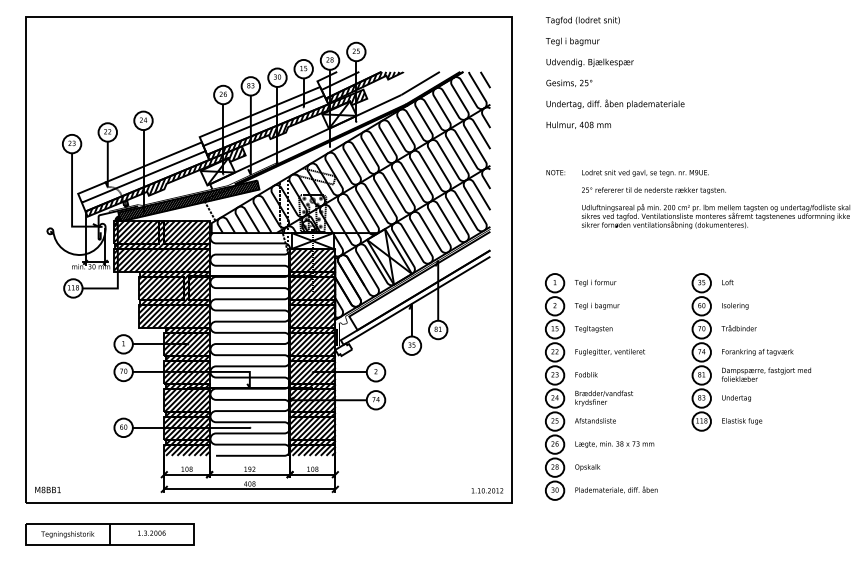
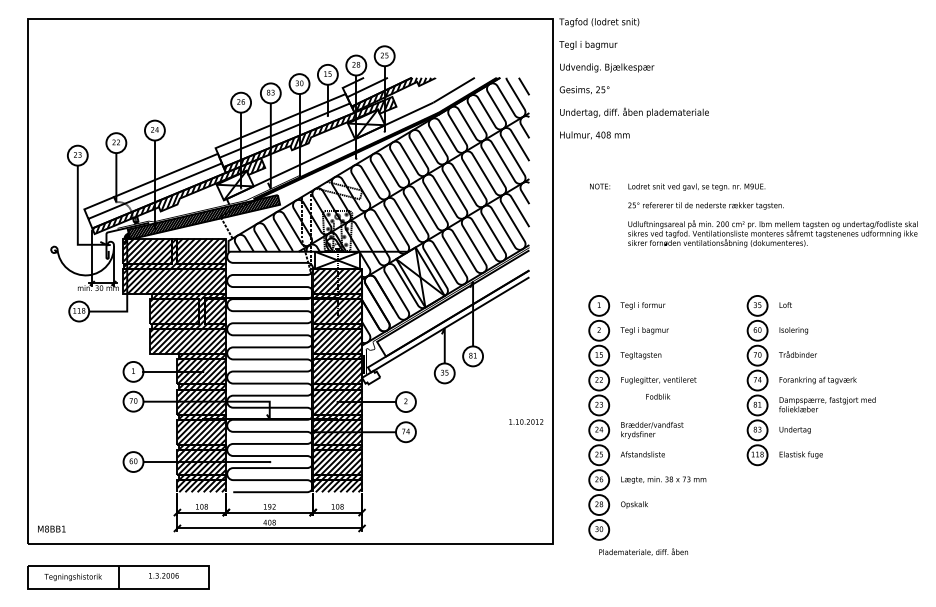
text: (614, 72) -> (633, 78), moved
text: (586, 374) -> (658, 396), moved
text: (616, 489) -> (643, 551), moved
text: (487, 490) -> (526, 421), moved

